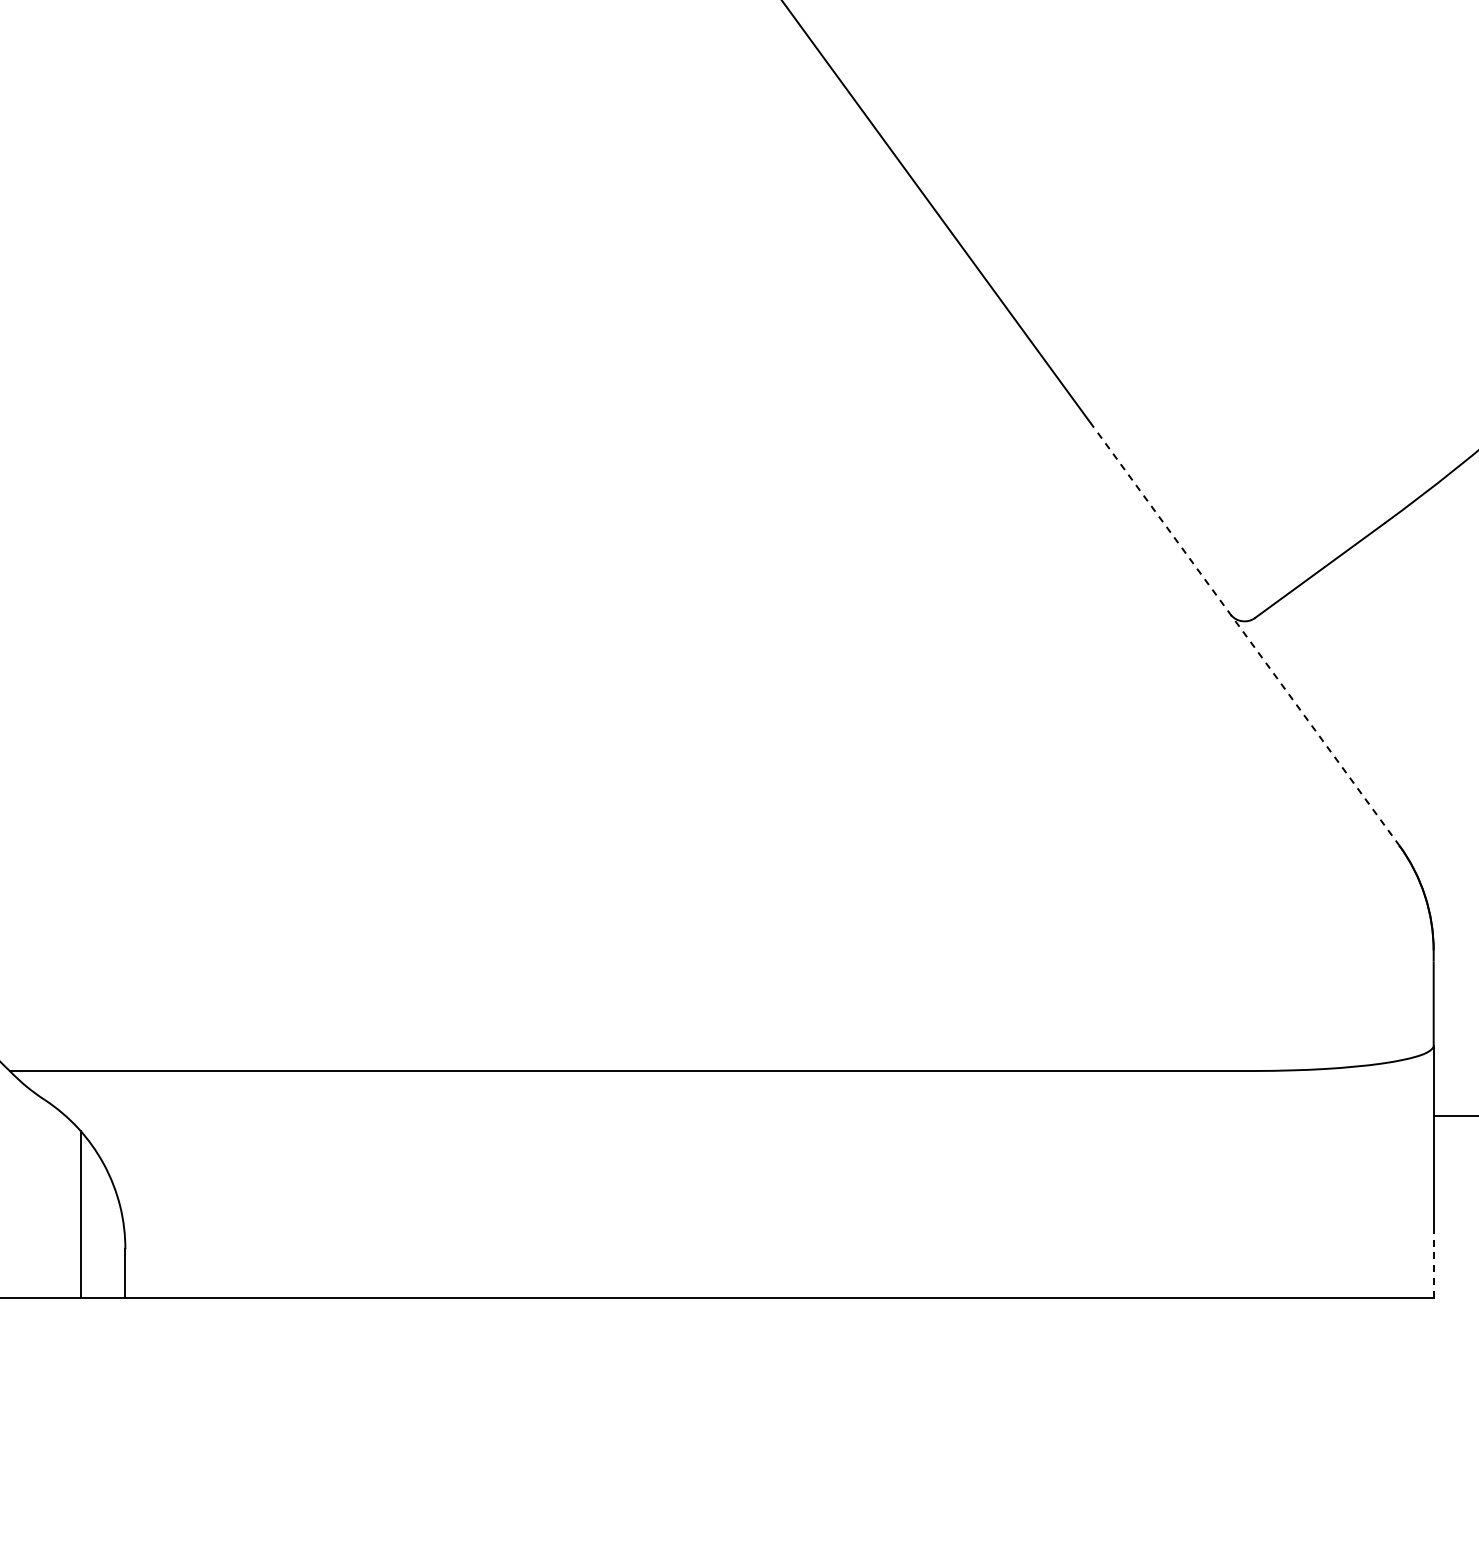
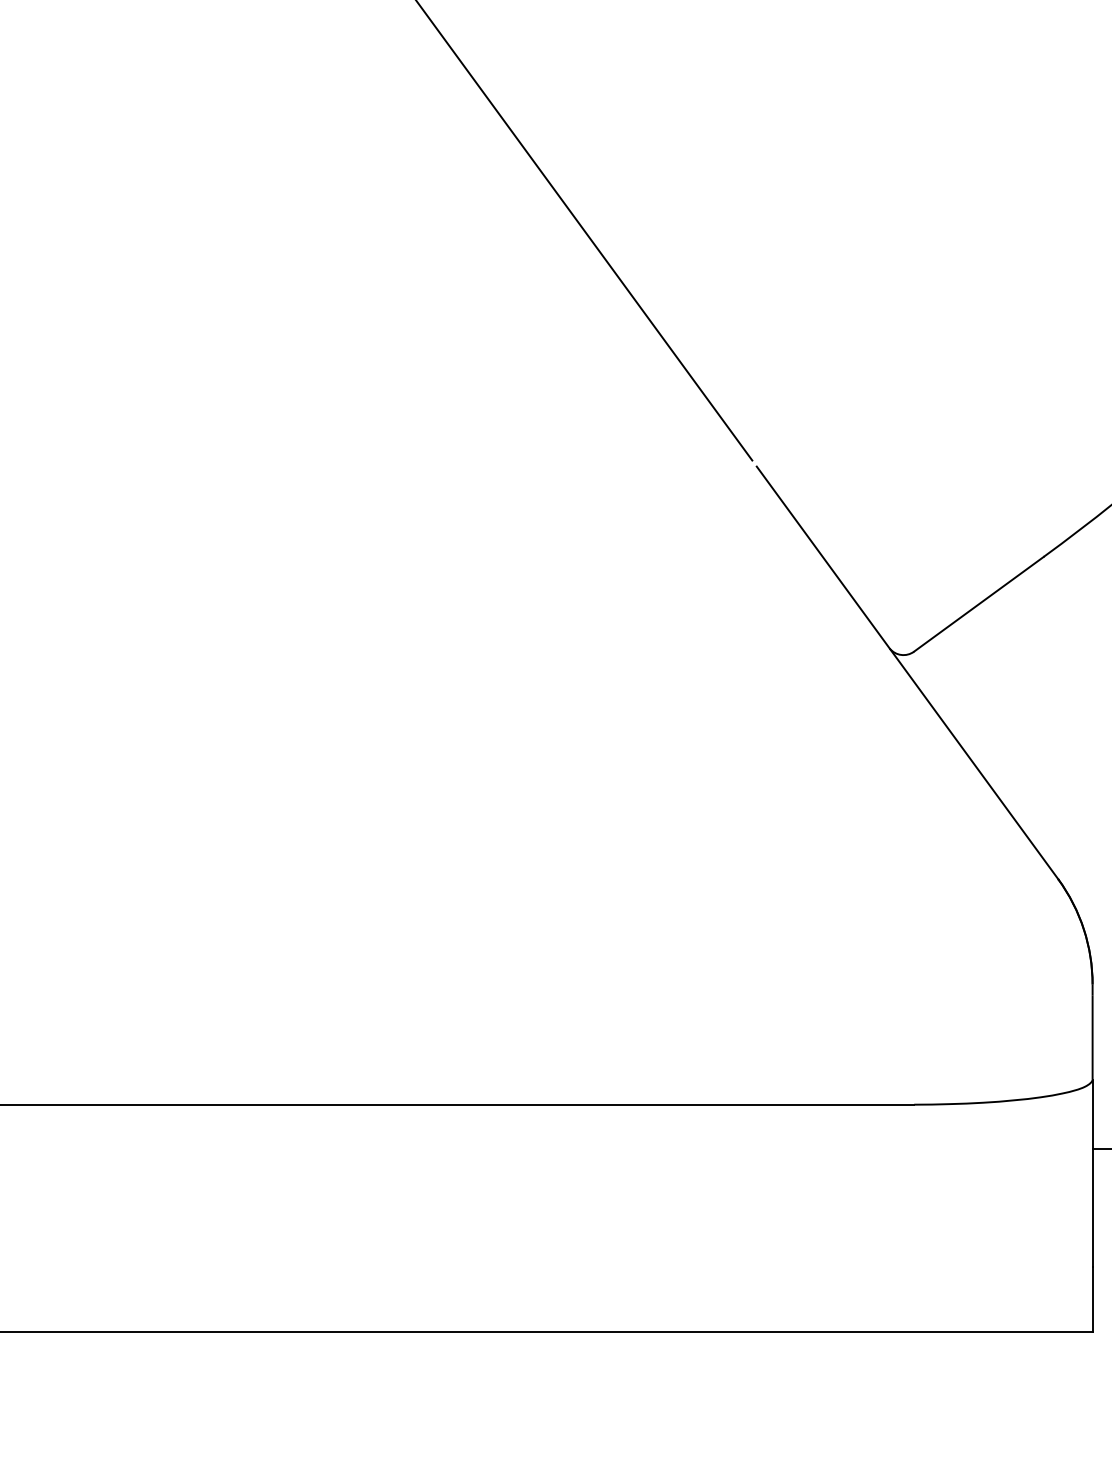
line: (1248, 639) -> (907, 673), dashed -> solid
line: (1433, 1265) -> (1092, 1299), dashed -> solid

